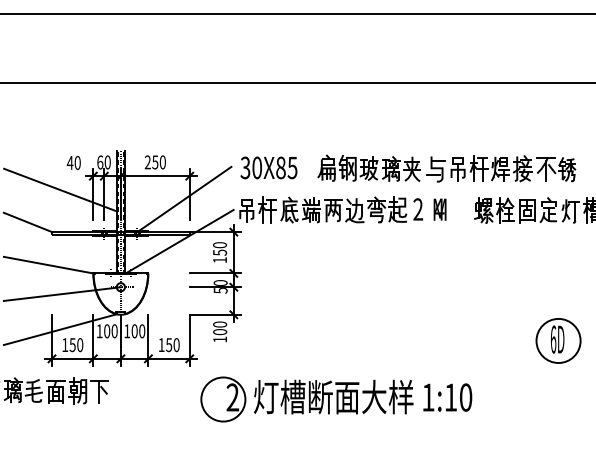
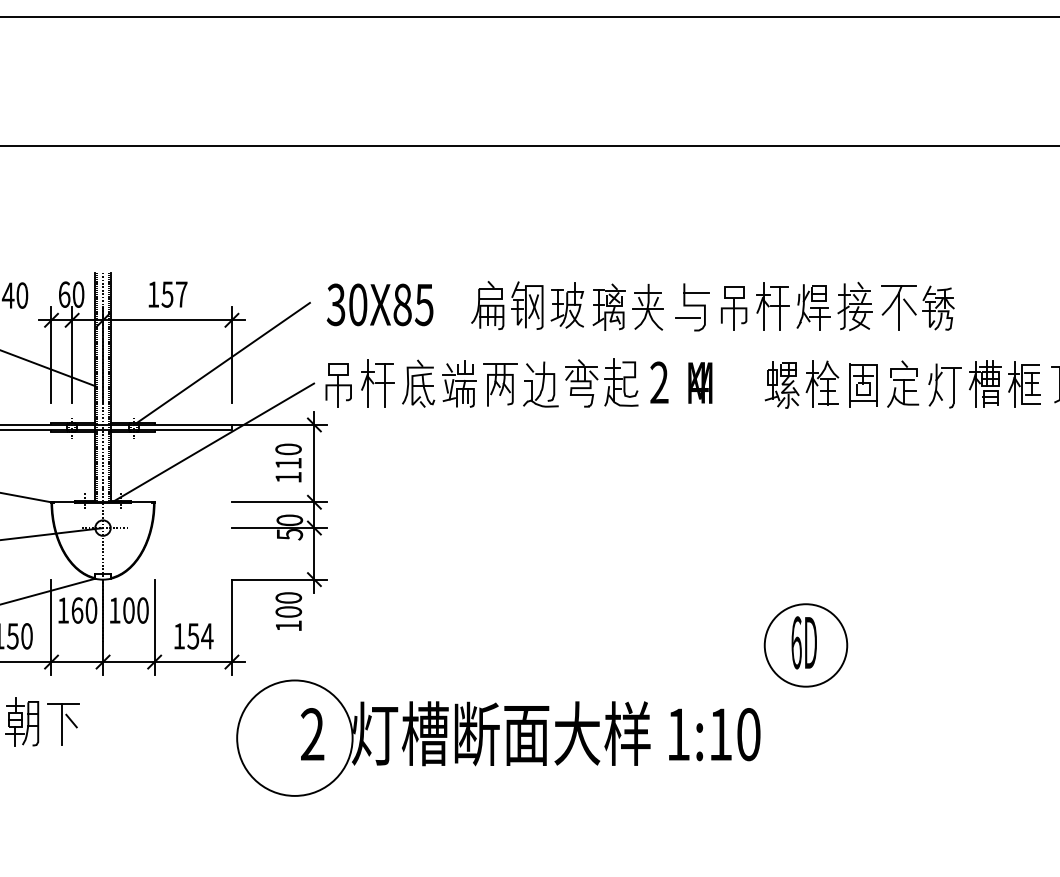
text: (154, 162) -> (165, 294), 250 -> 157
text: (220, 252) -> (289, 463), 150 -> 110
text: (107, 331) -> (78, 610), 100 -> 160
part: (558, 340) -> (805, 644), moved
text: (176, 345) -> (207, 637), 150 -> 154
circle: (223, 399) -> (295, 738), size x1.4

